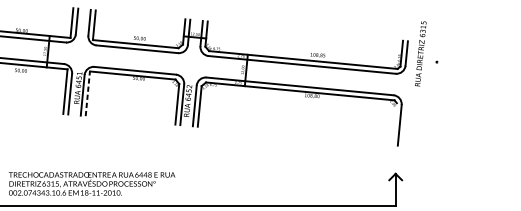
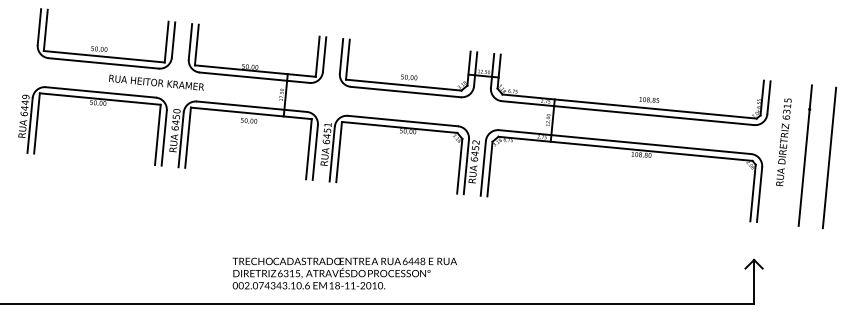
text: (420, 54) -> (783, 142), moved
line: (88, 93) -> (339, 151), dashed -> solid
line: (433, 96) -> (804, 155), added
line: (451, 97) -> (829, 157), added
line: (394, 123) -> (752, 192), added

